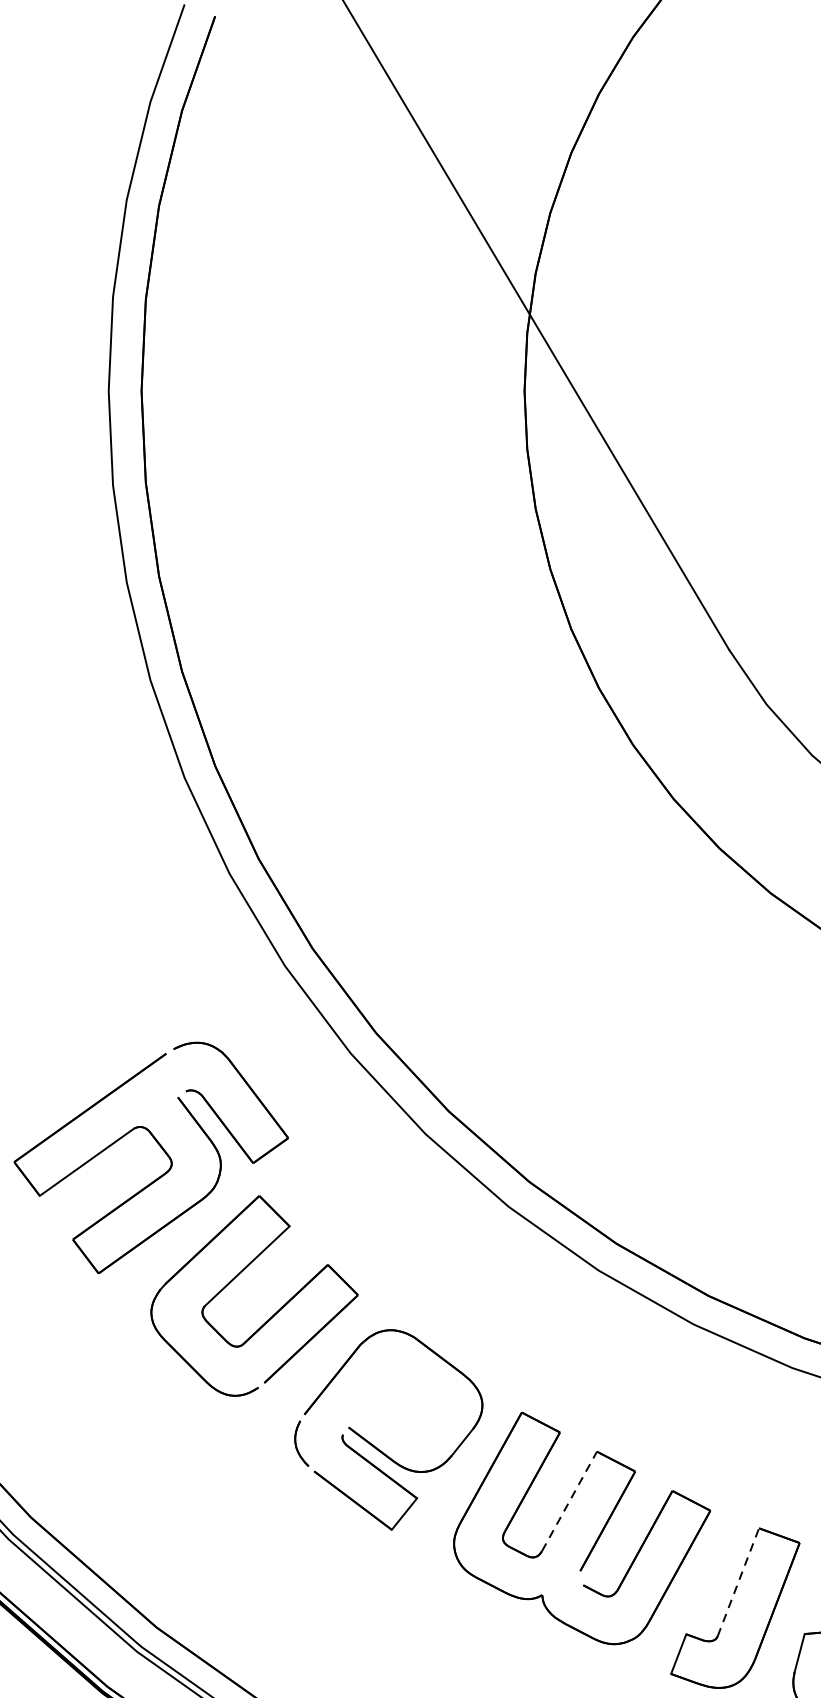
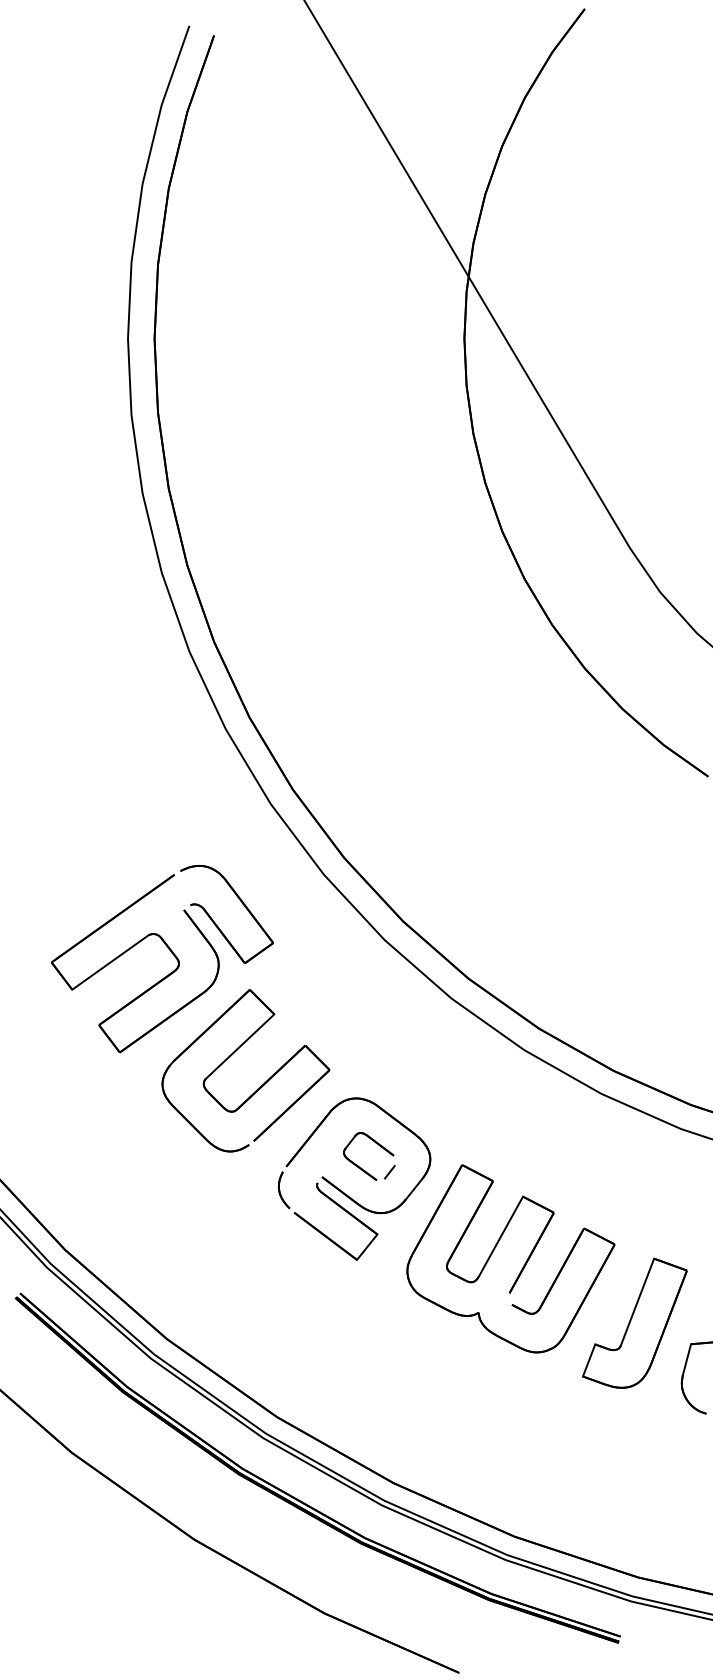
part: (397, 1415) -> (361, 1167), added
line: (569, 1500) -> (500, 1236), dashed -> solid
line: (738, 1582) -> (637, 1302), dashed -> solid

